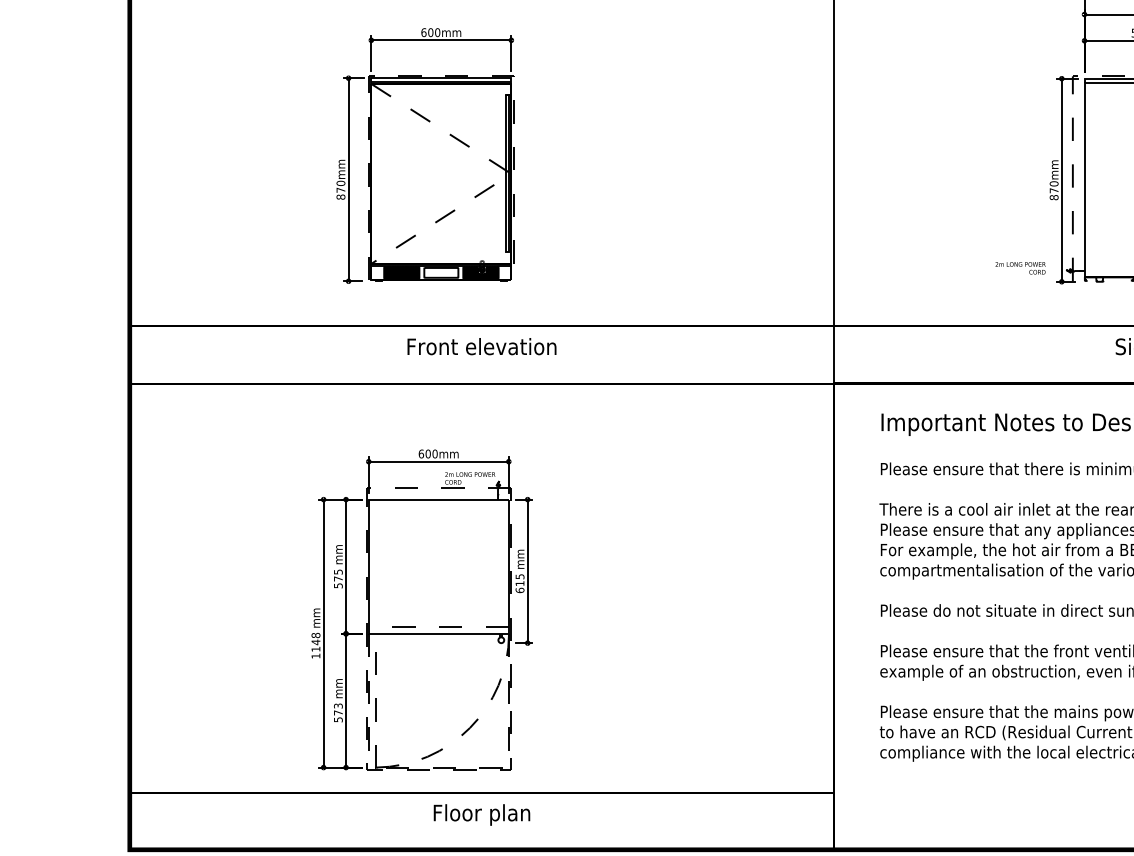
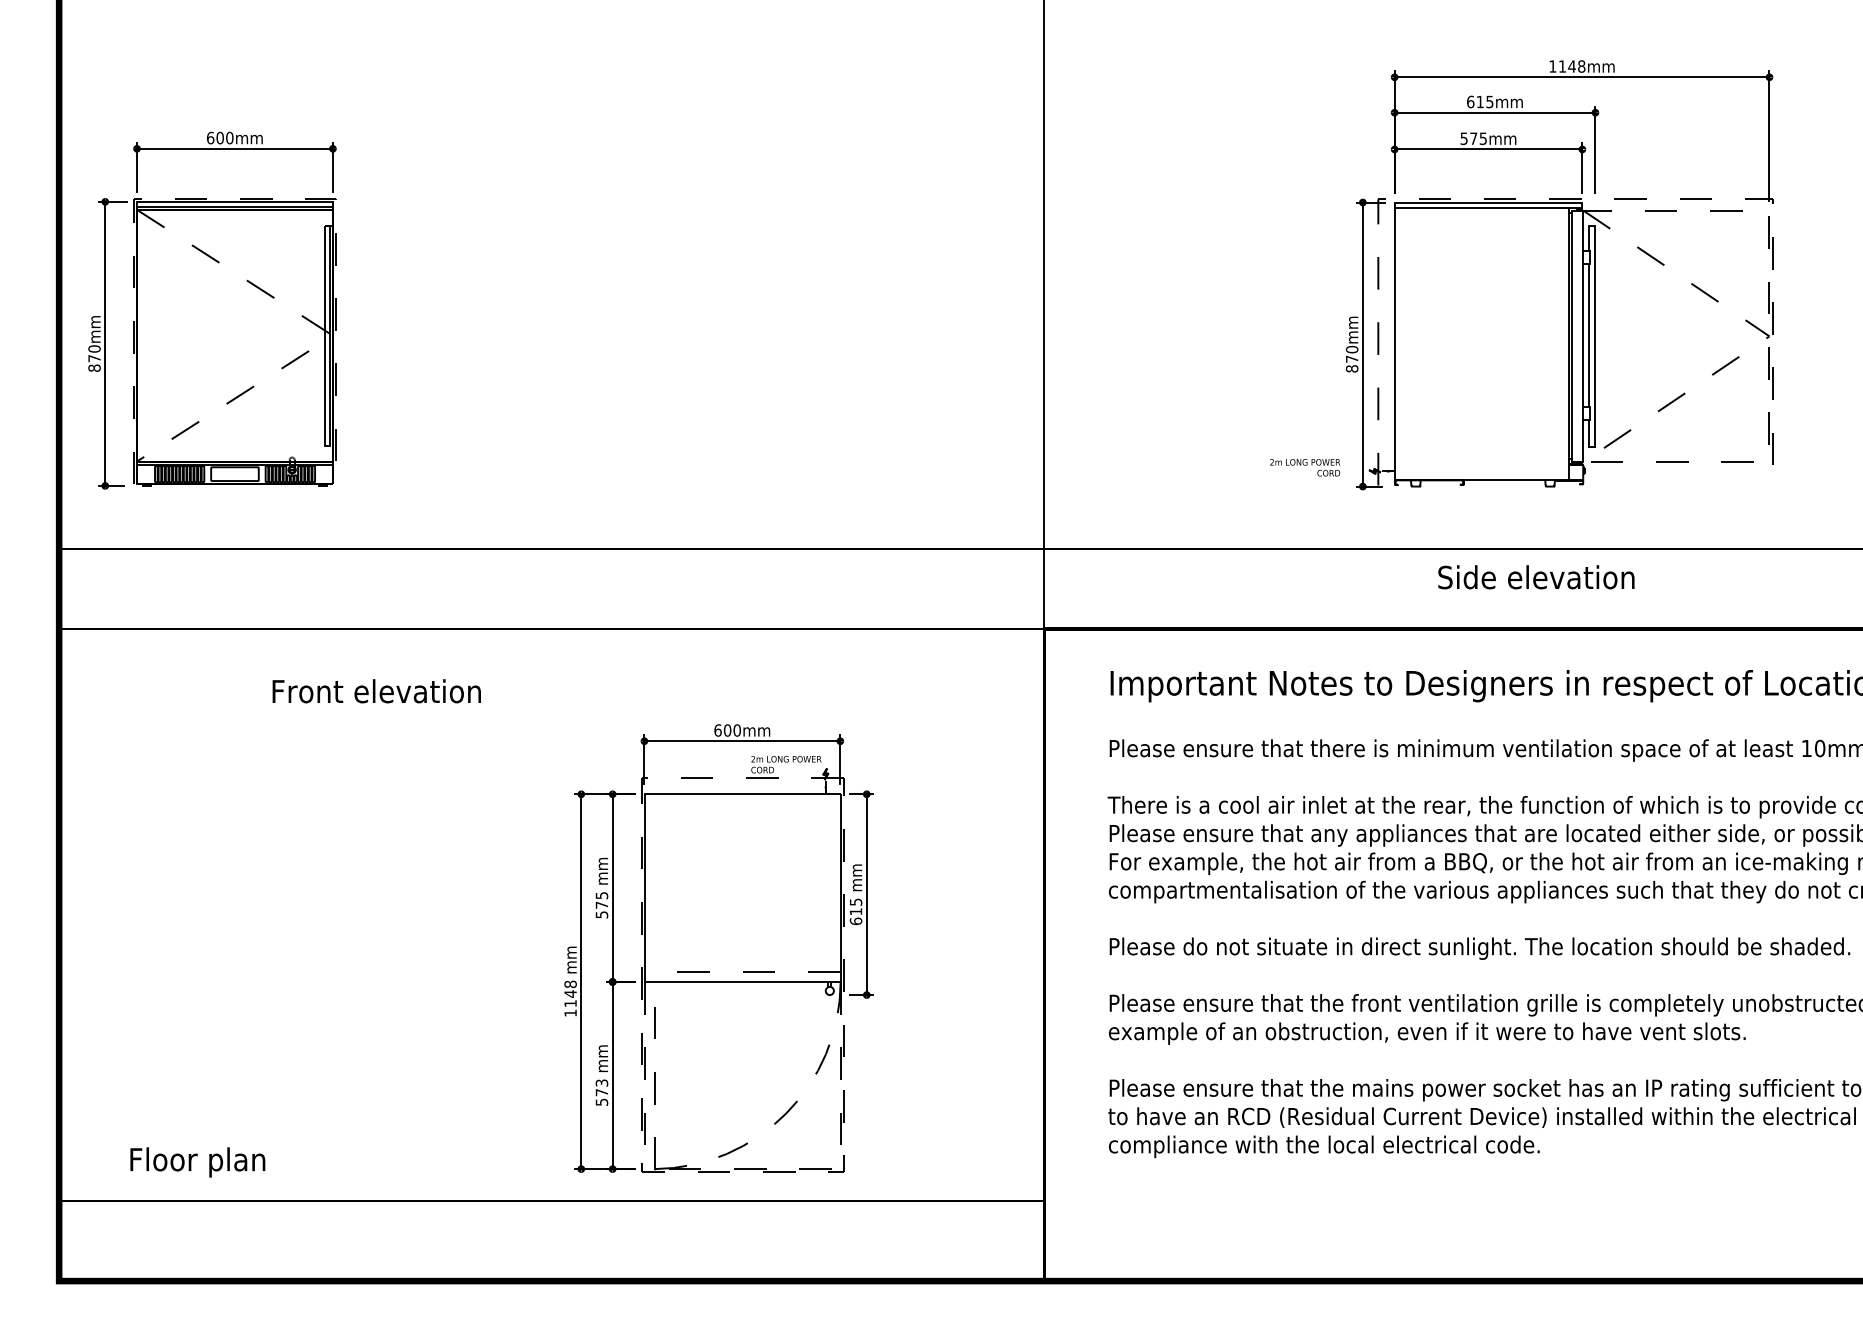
part: (425, 155) -> (212, 310), moved
text: (481, 346) -> (376, 691), moved
part: (421, 609) -> (718, 948), moved
text: (481, 815) -> (197, 1162), moved

